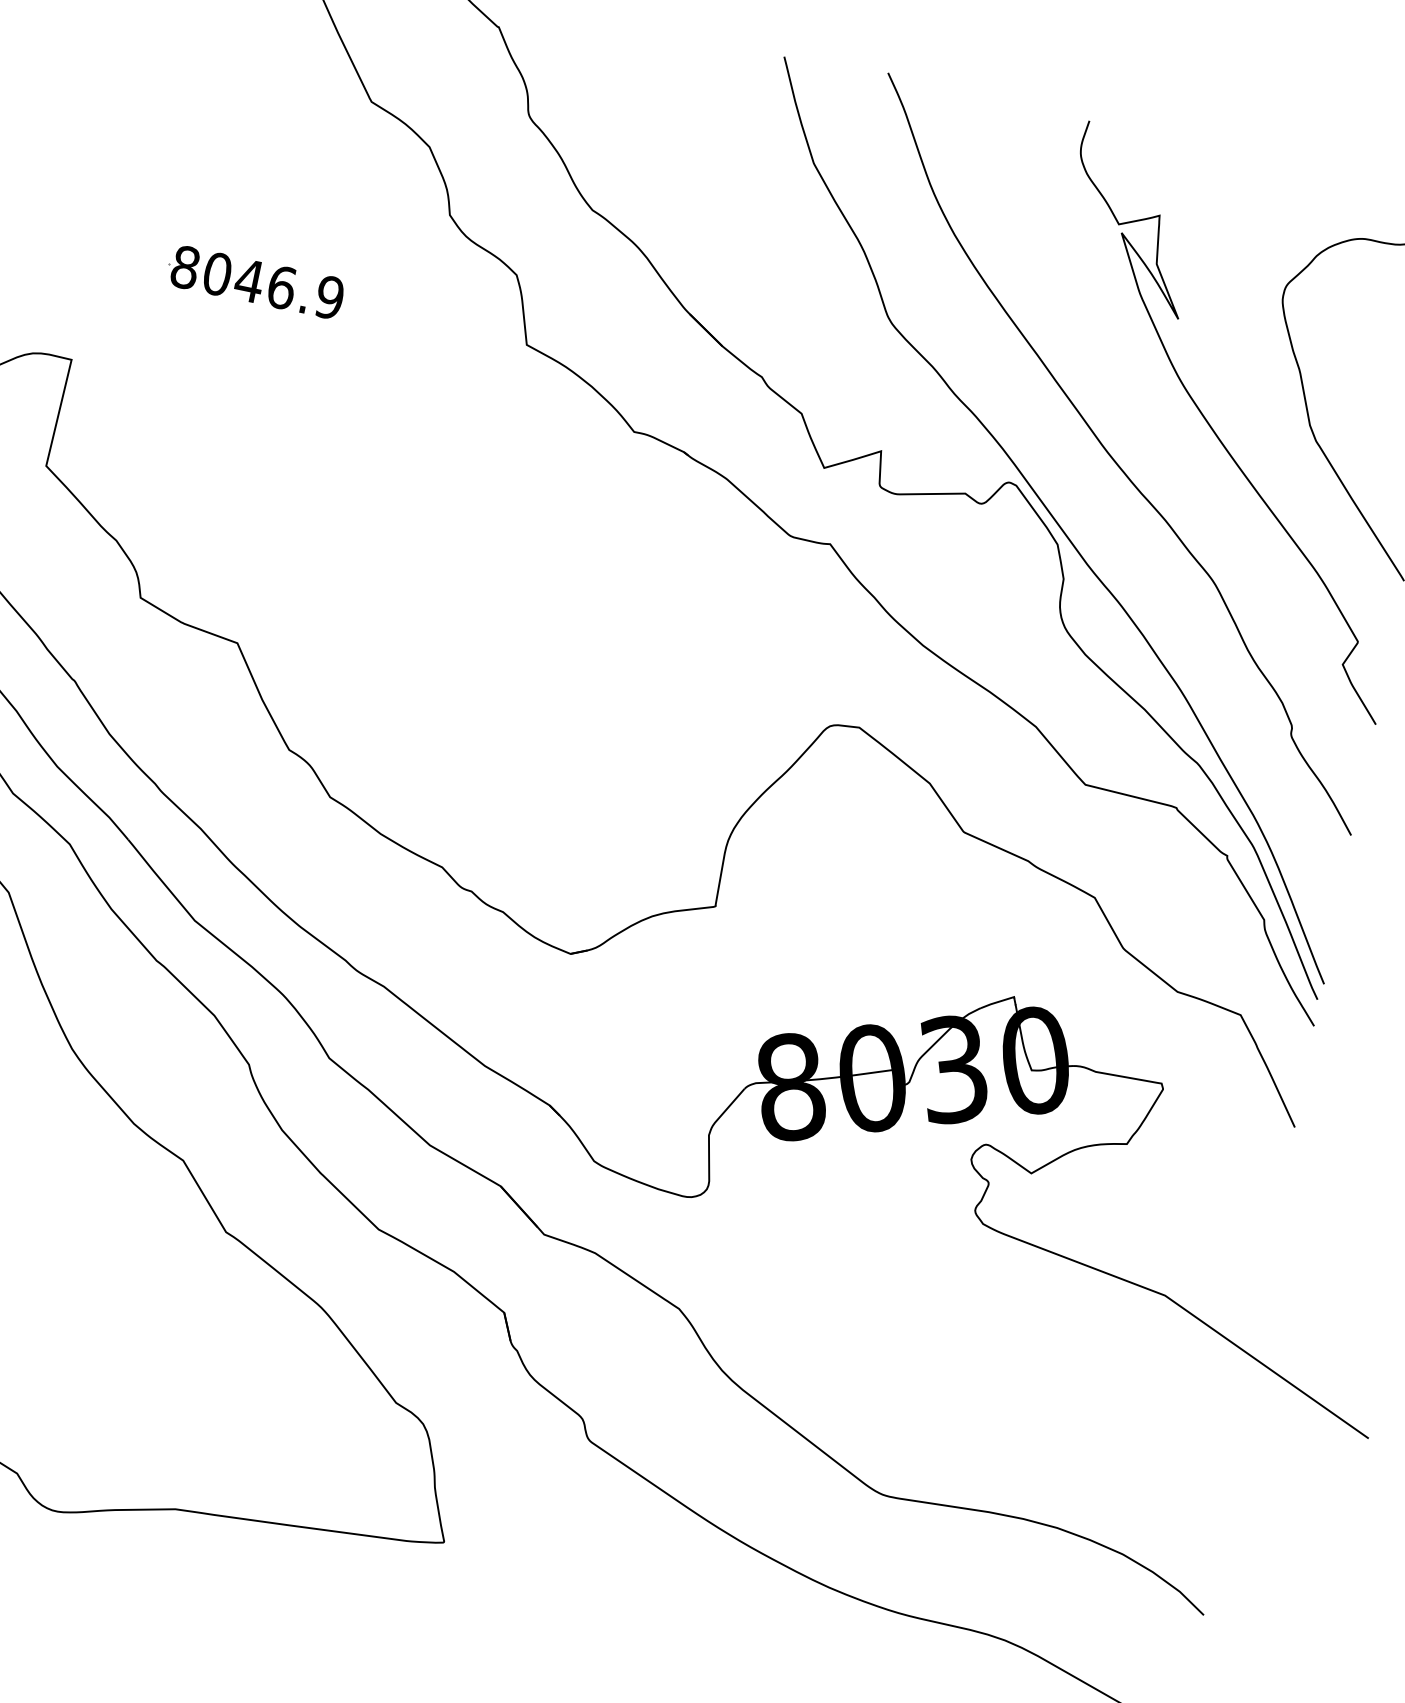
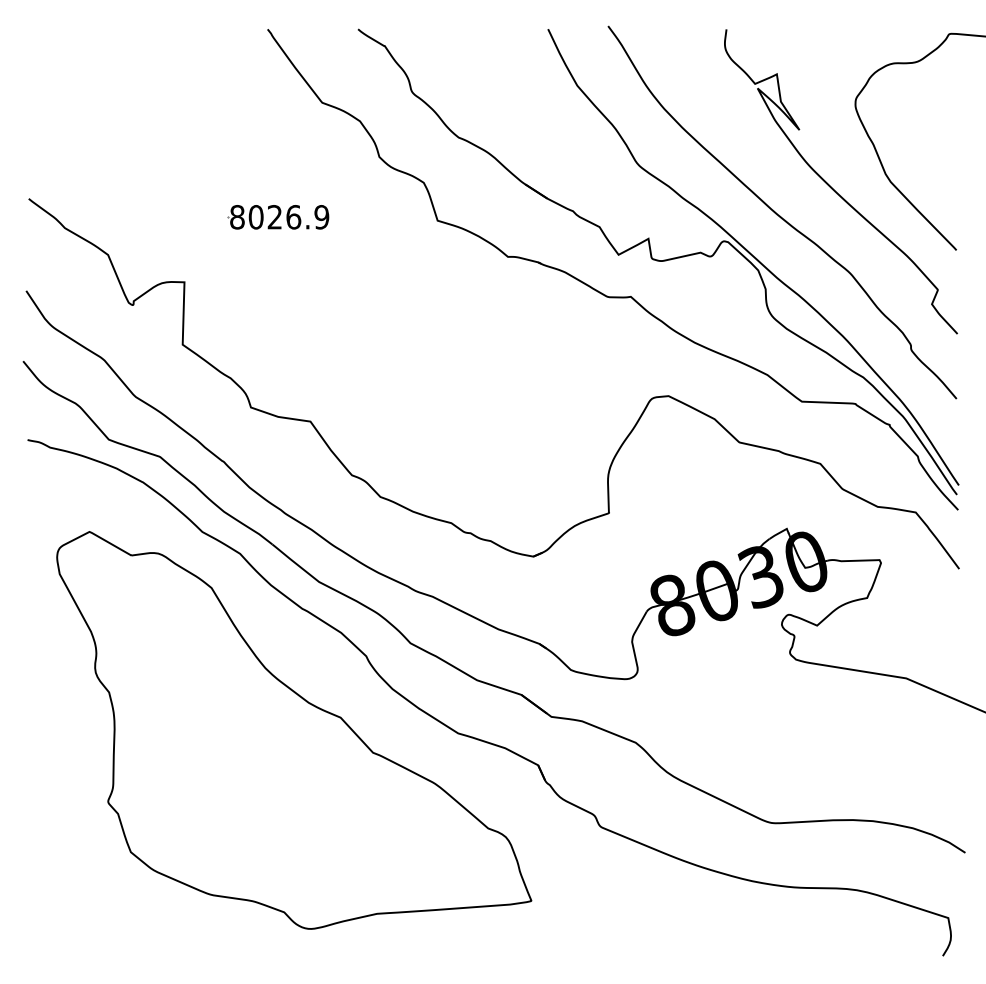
text: (248, 281) -> (274, 217), 8046.9 -> 8026.9

